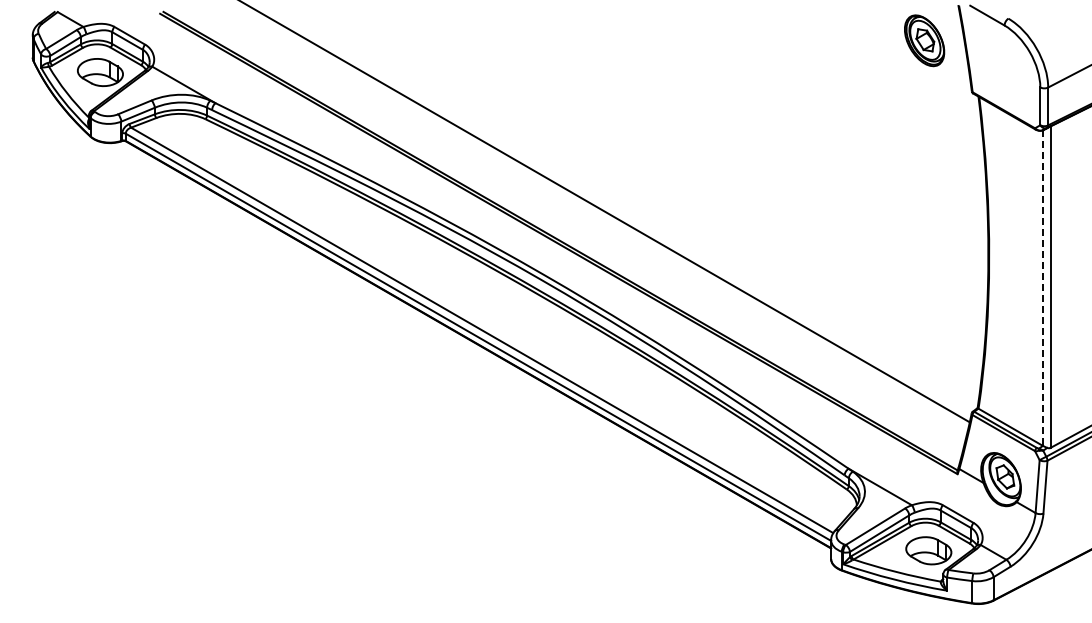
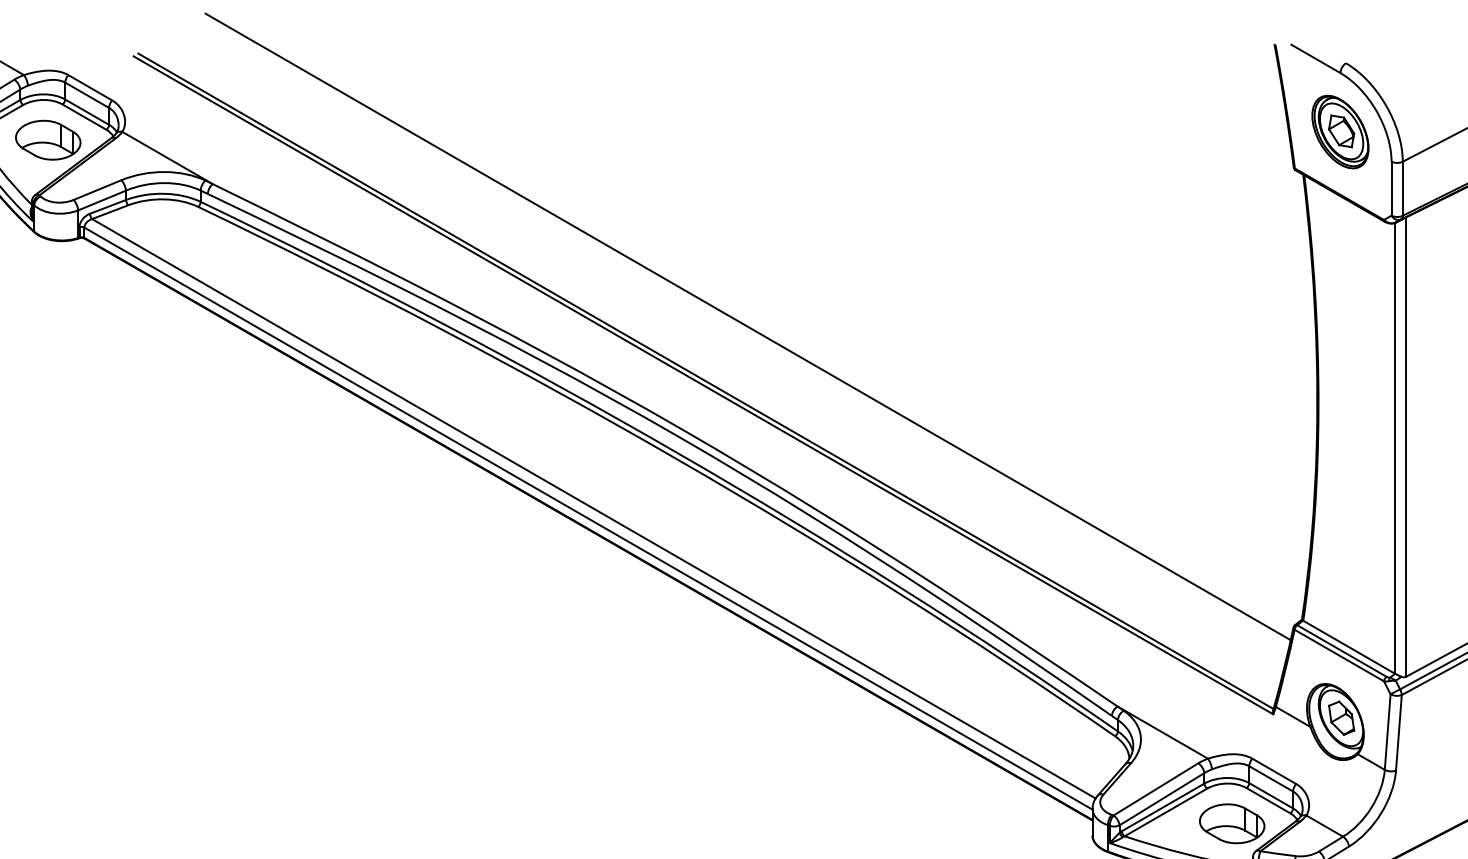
part: (924, 40) -> (1340, 131), moved
line: (1042, 288) -> (1394, 448), dashed -> solid

